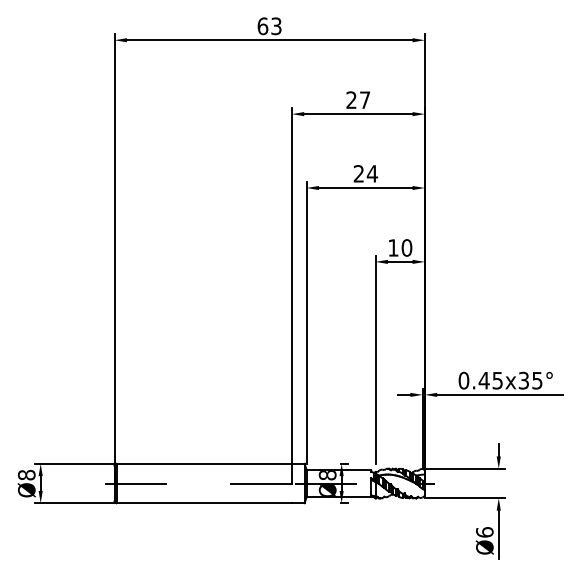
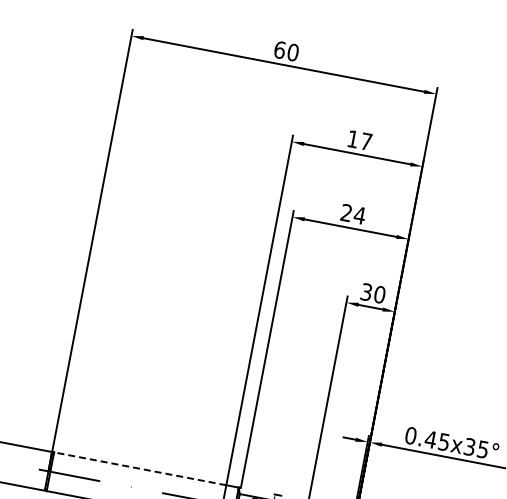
text: (276, 26) -> (293, 52), 63 -> 60
text: (351, 99) -> (353, 138), 27 -> 17
text: (393, 247) -> (366, 291), 10 -> 30
line: (204, 463) -> (140, 468), solid -> dashed

